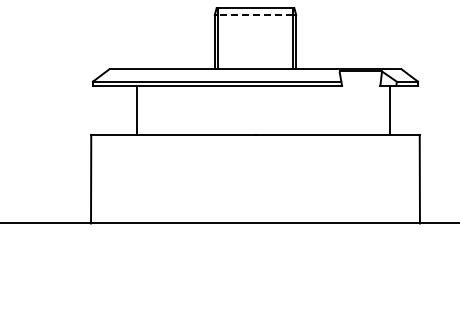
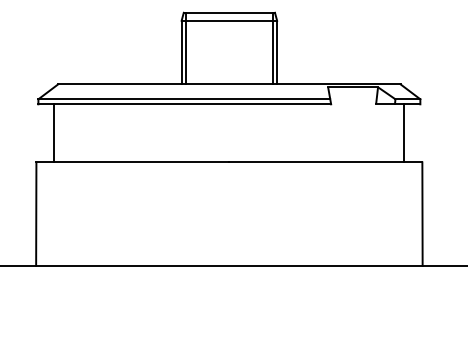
line: (255, 14) -> (229, 20), dashed -> solid
line: (136, 110) -> (54, 133), moved
line: (389, 110) -> (404, 133), moved

